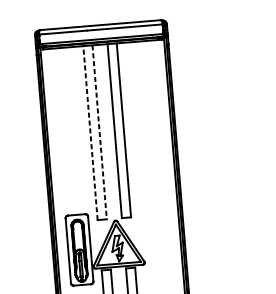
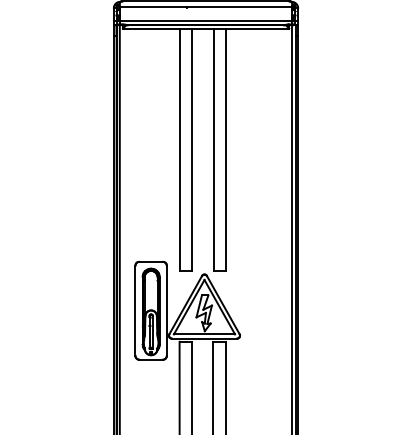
line: (90, 132) -> (179, 149), dashed -> solid
line: (99, 132) -> (192, 150), dashed -> solid

